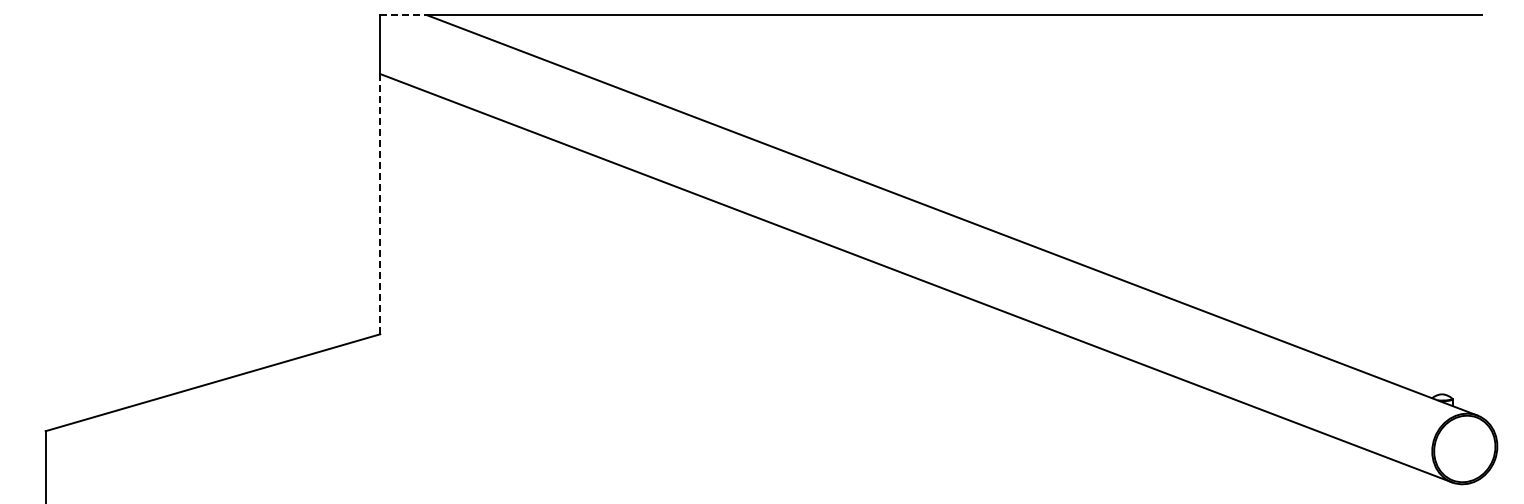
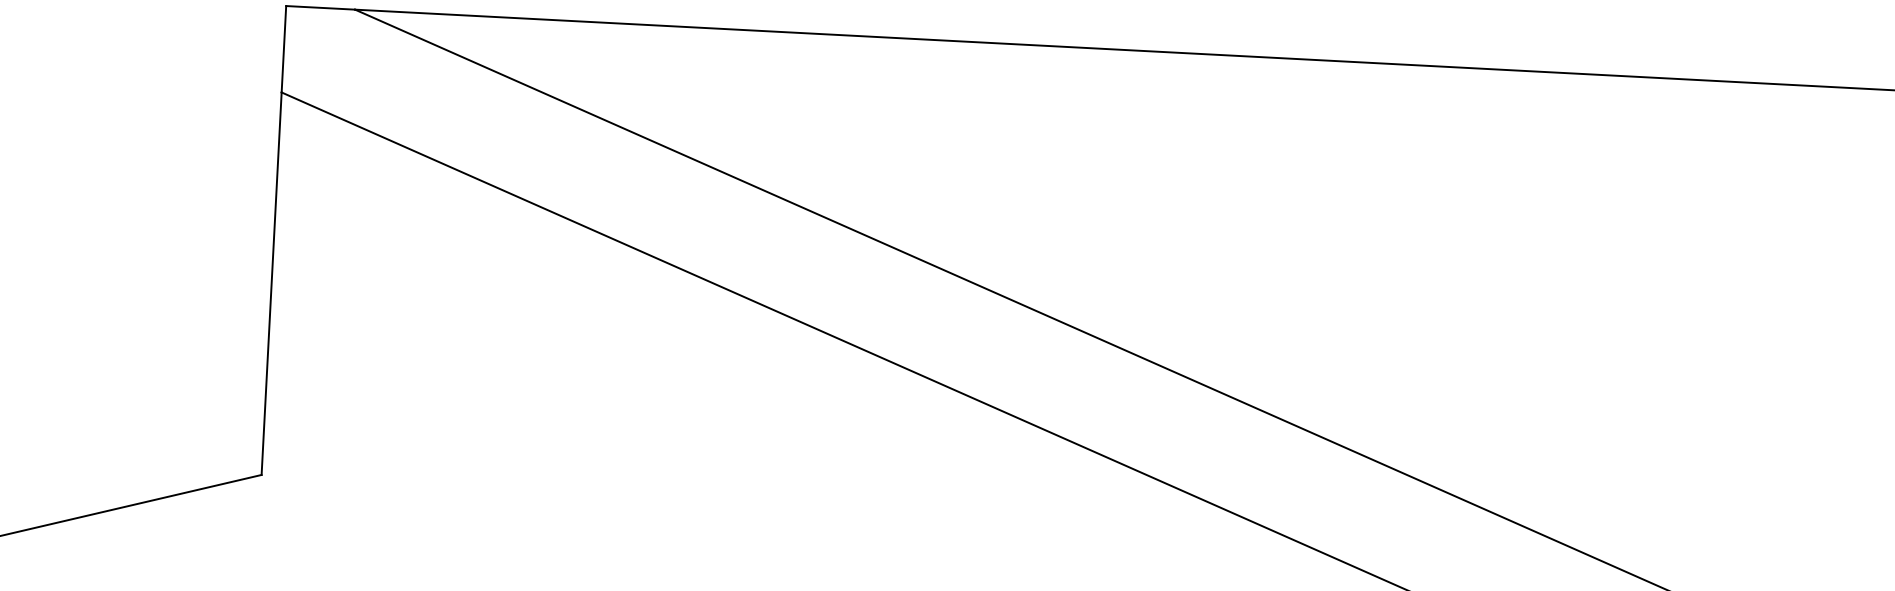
line: (404, 15) -> (321, 8), dashed -> solid
line: (380, 204) -> (271, 284), dashed -> solid

